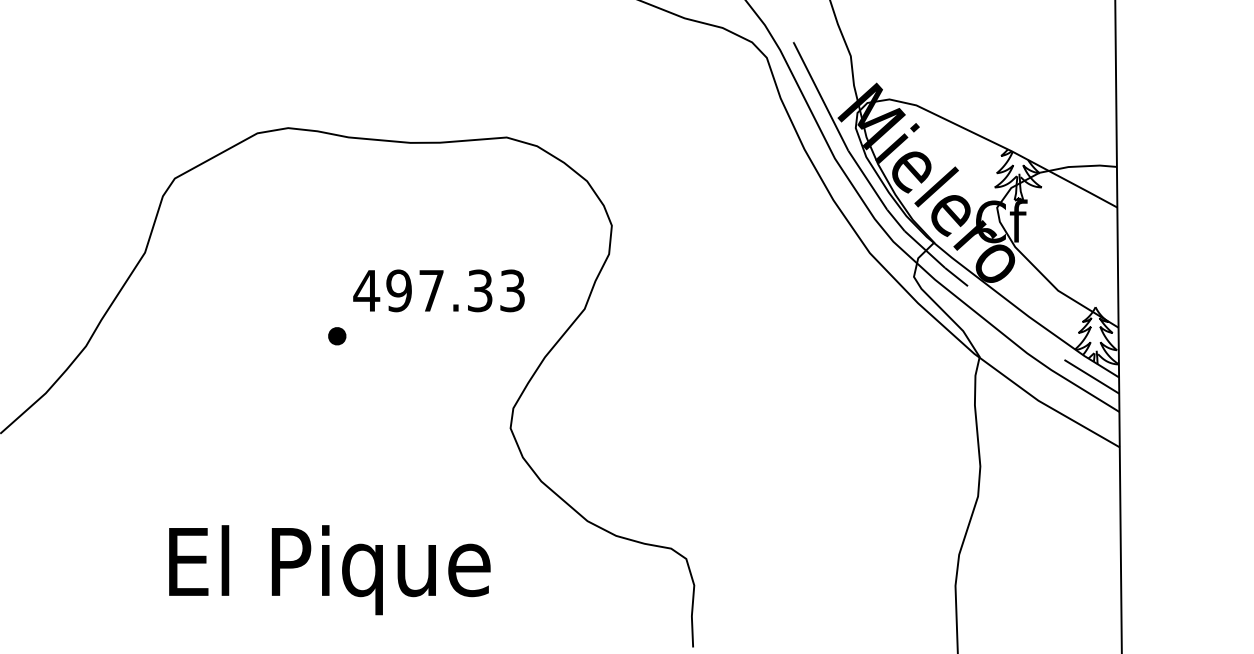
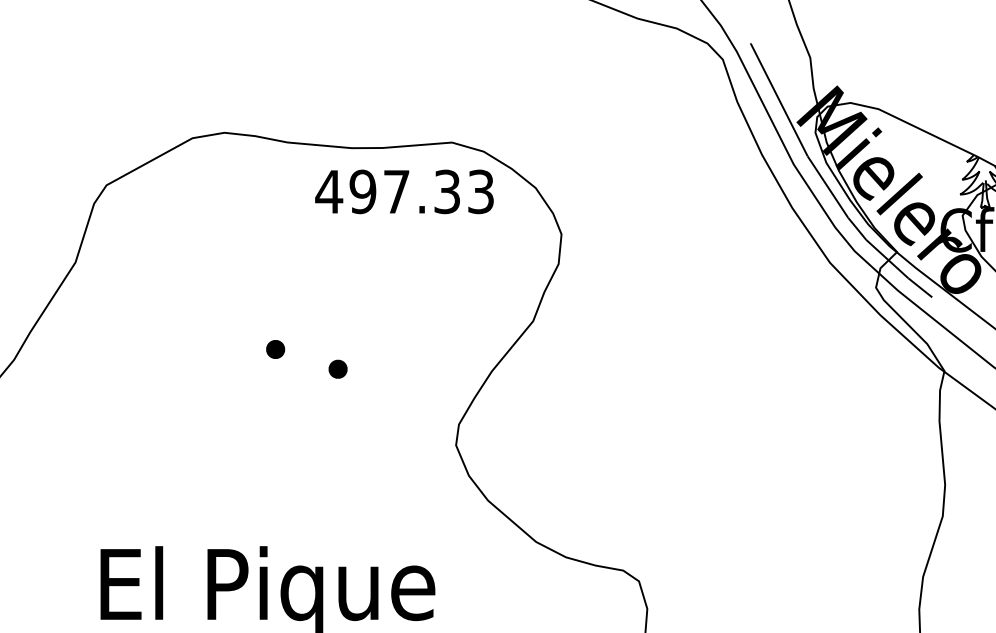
text: (438, 290) -> (403, 191), moved
part: (397, 355) -> (338, 369), added

